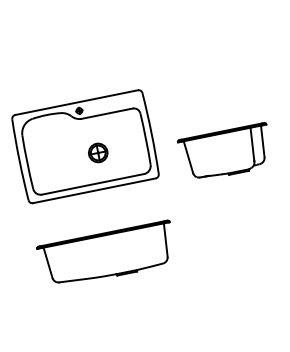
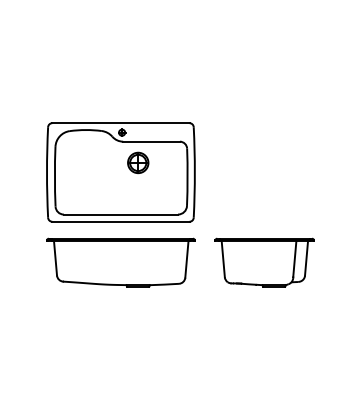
part: (98, 152) -> (138, 162), moved
part: (225, 152) -> (264, 262), moved
part: (106, 255) -> (120, 262), moved

